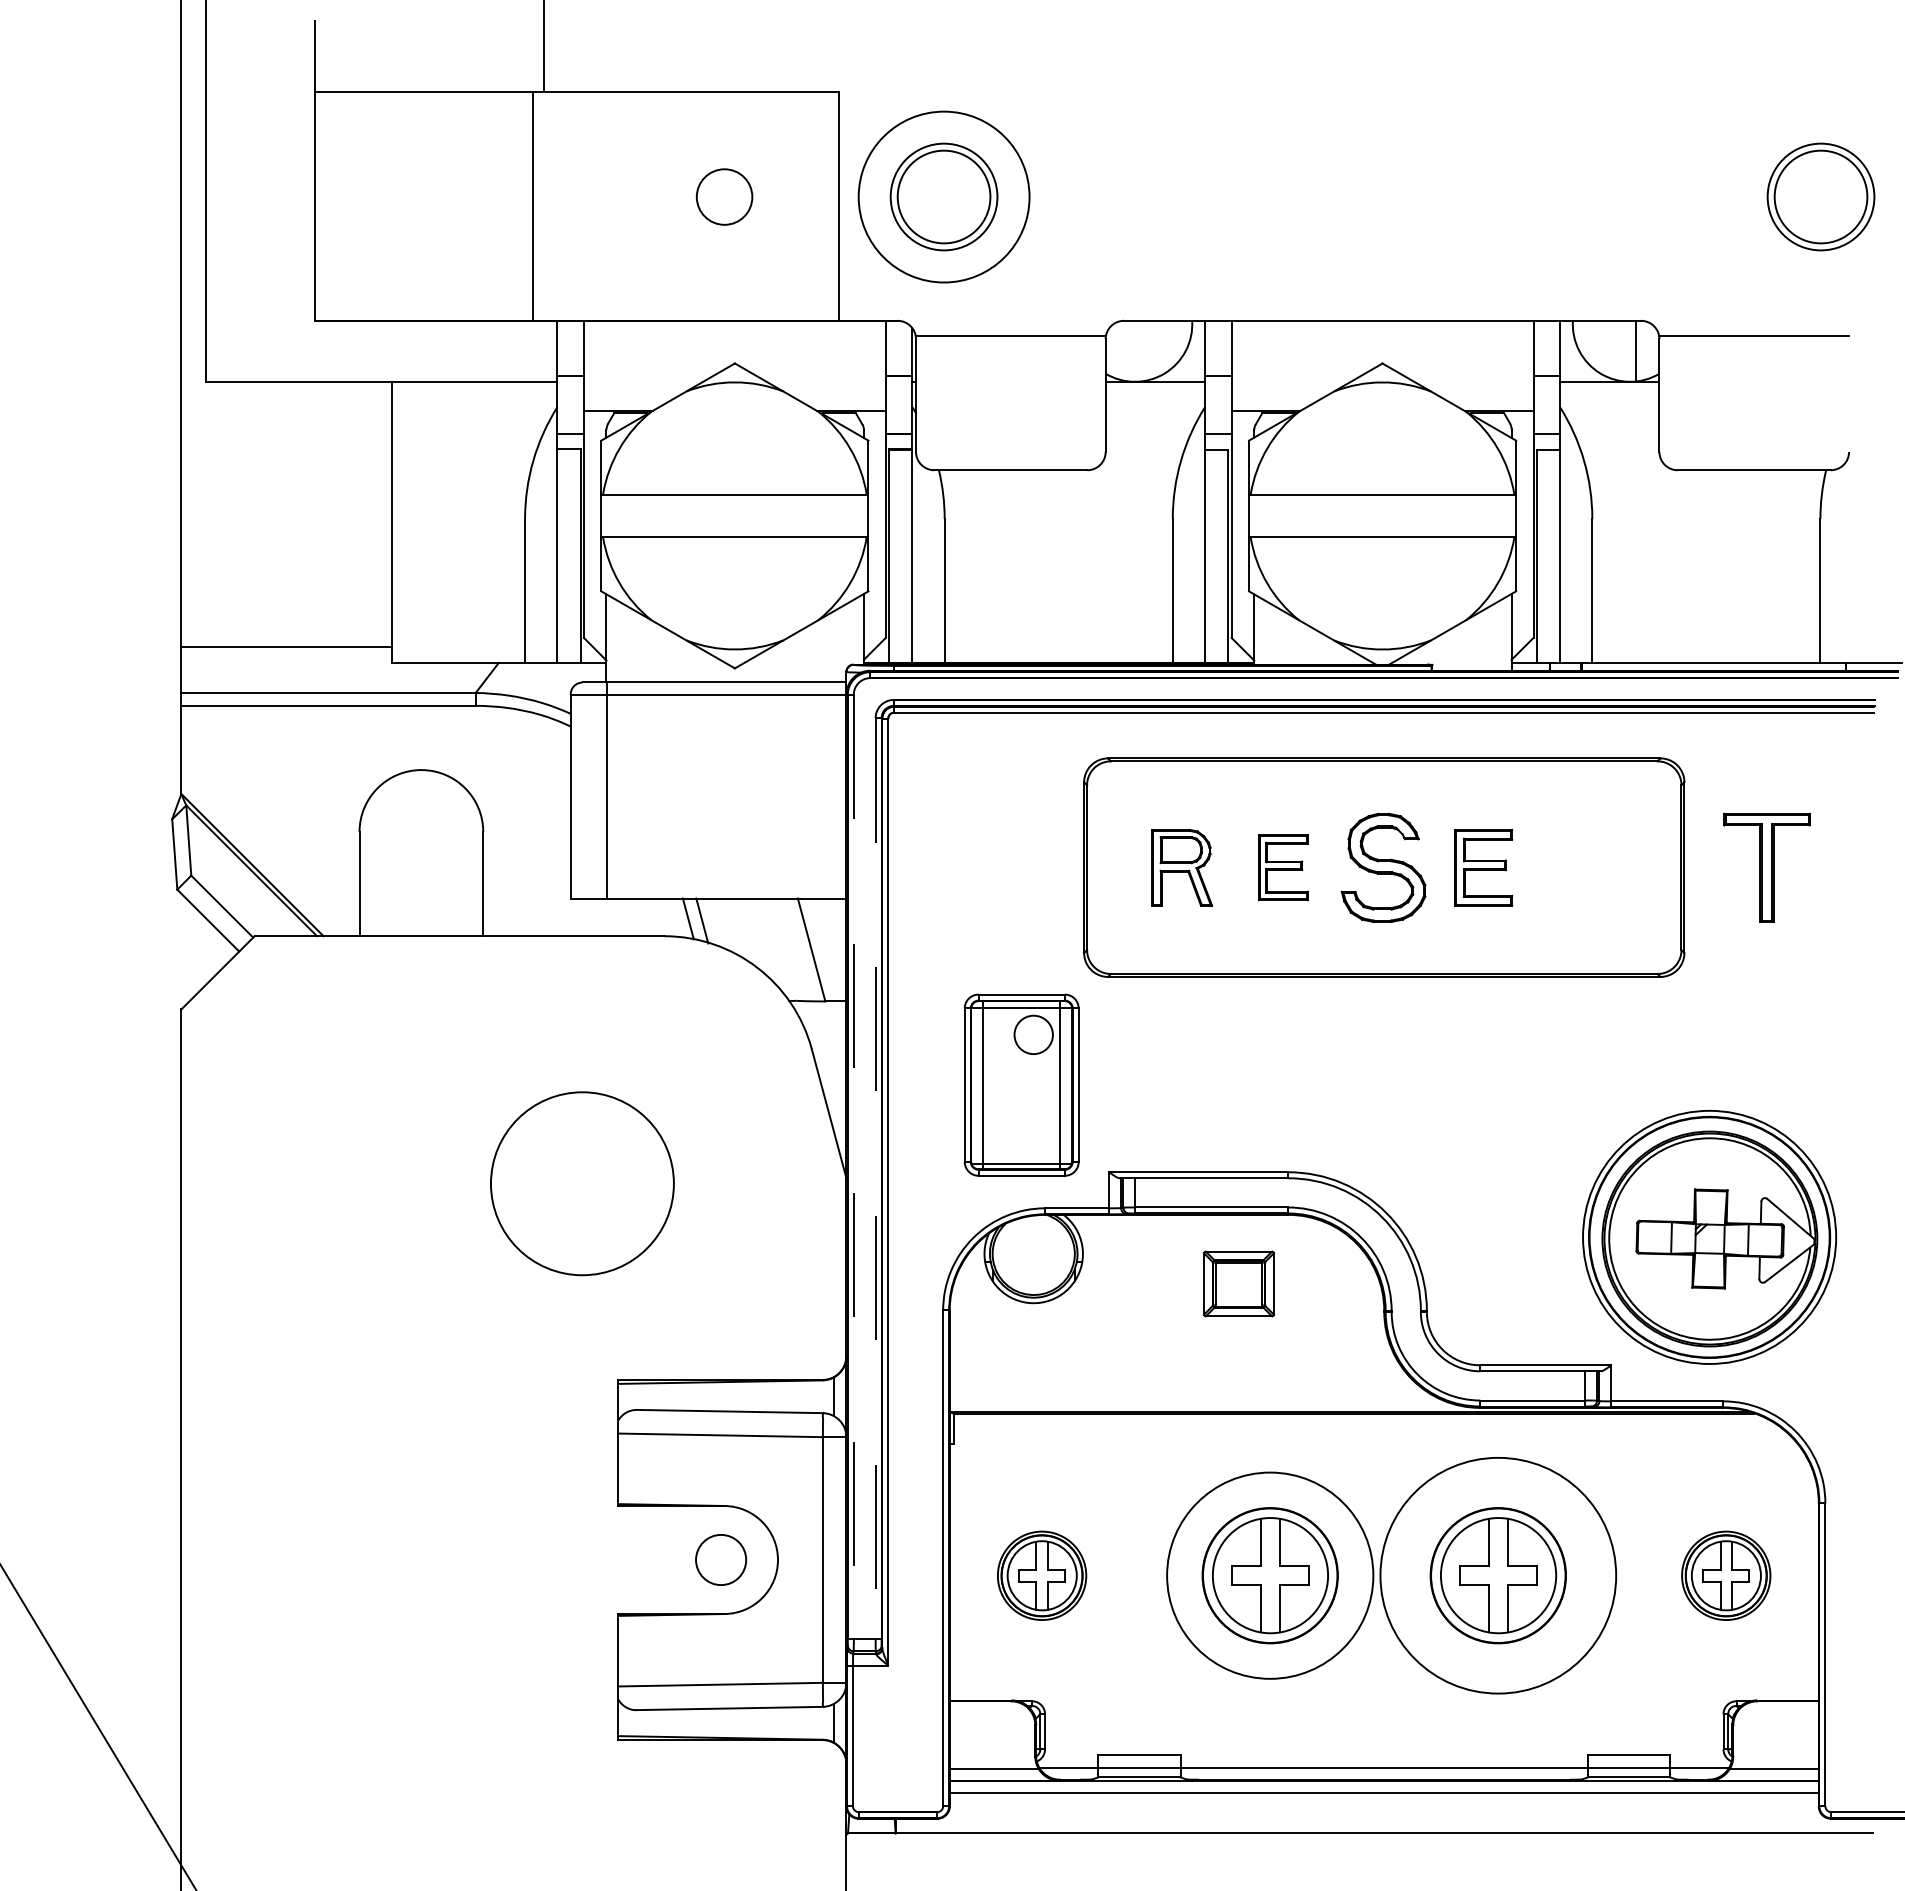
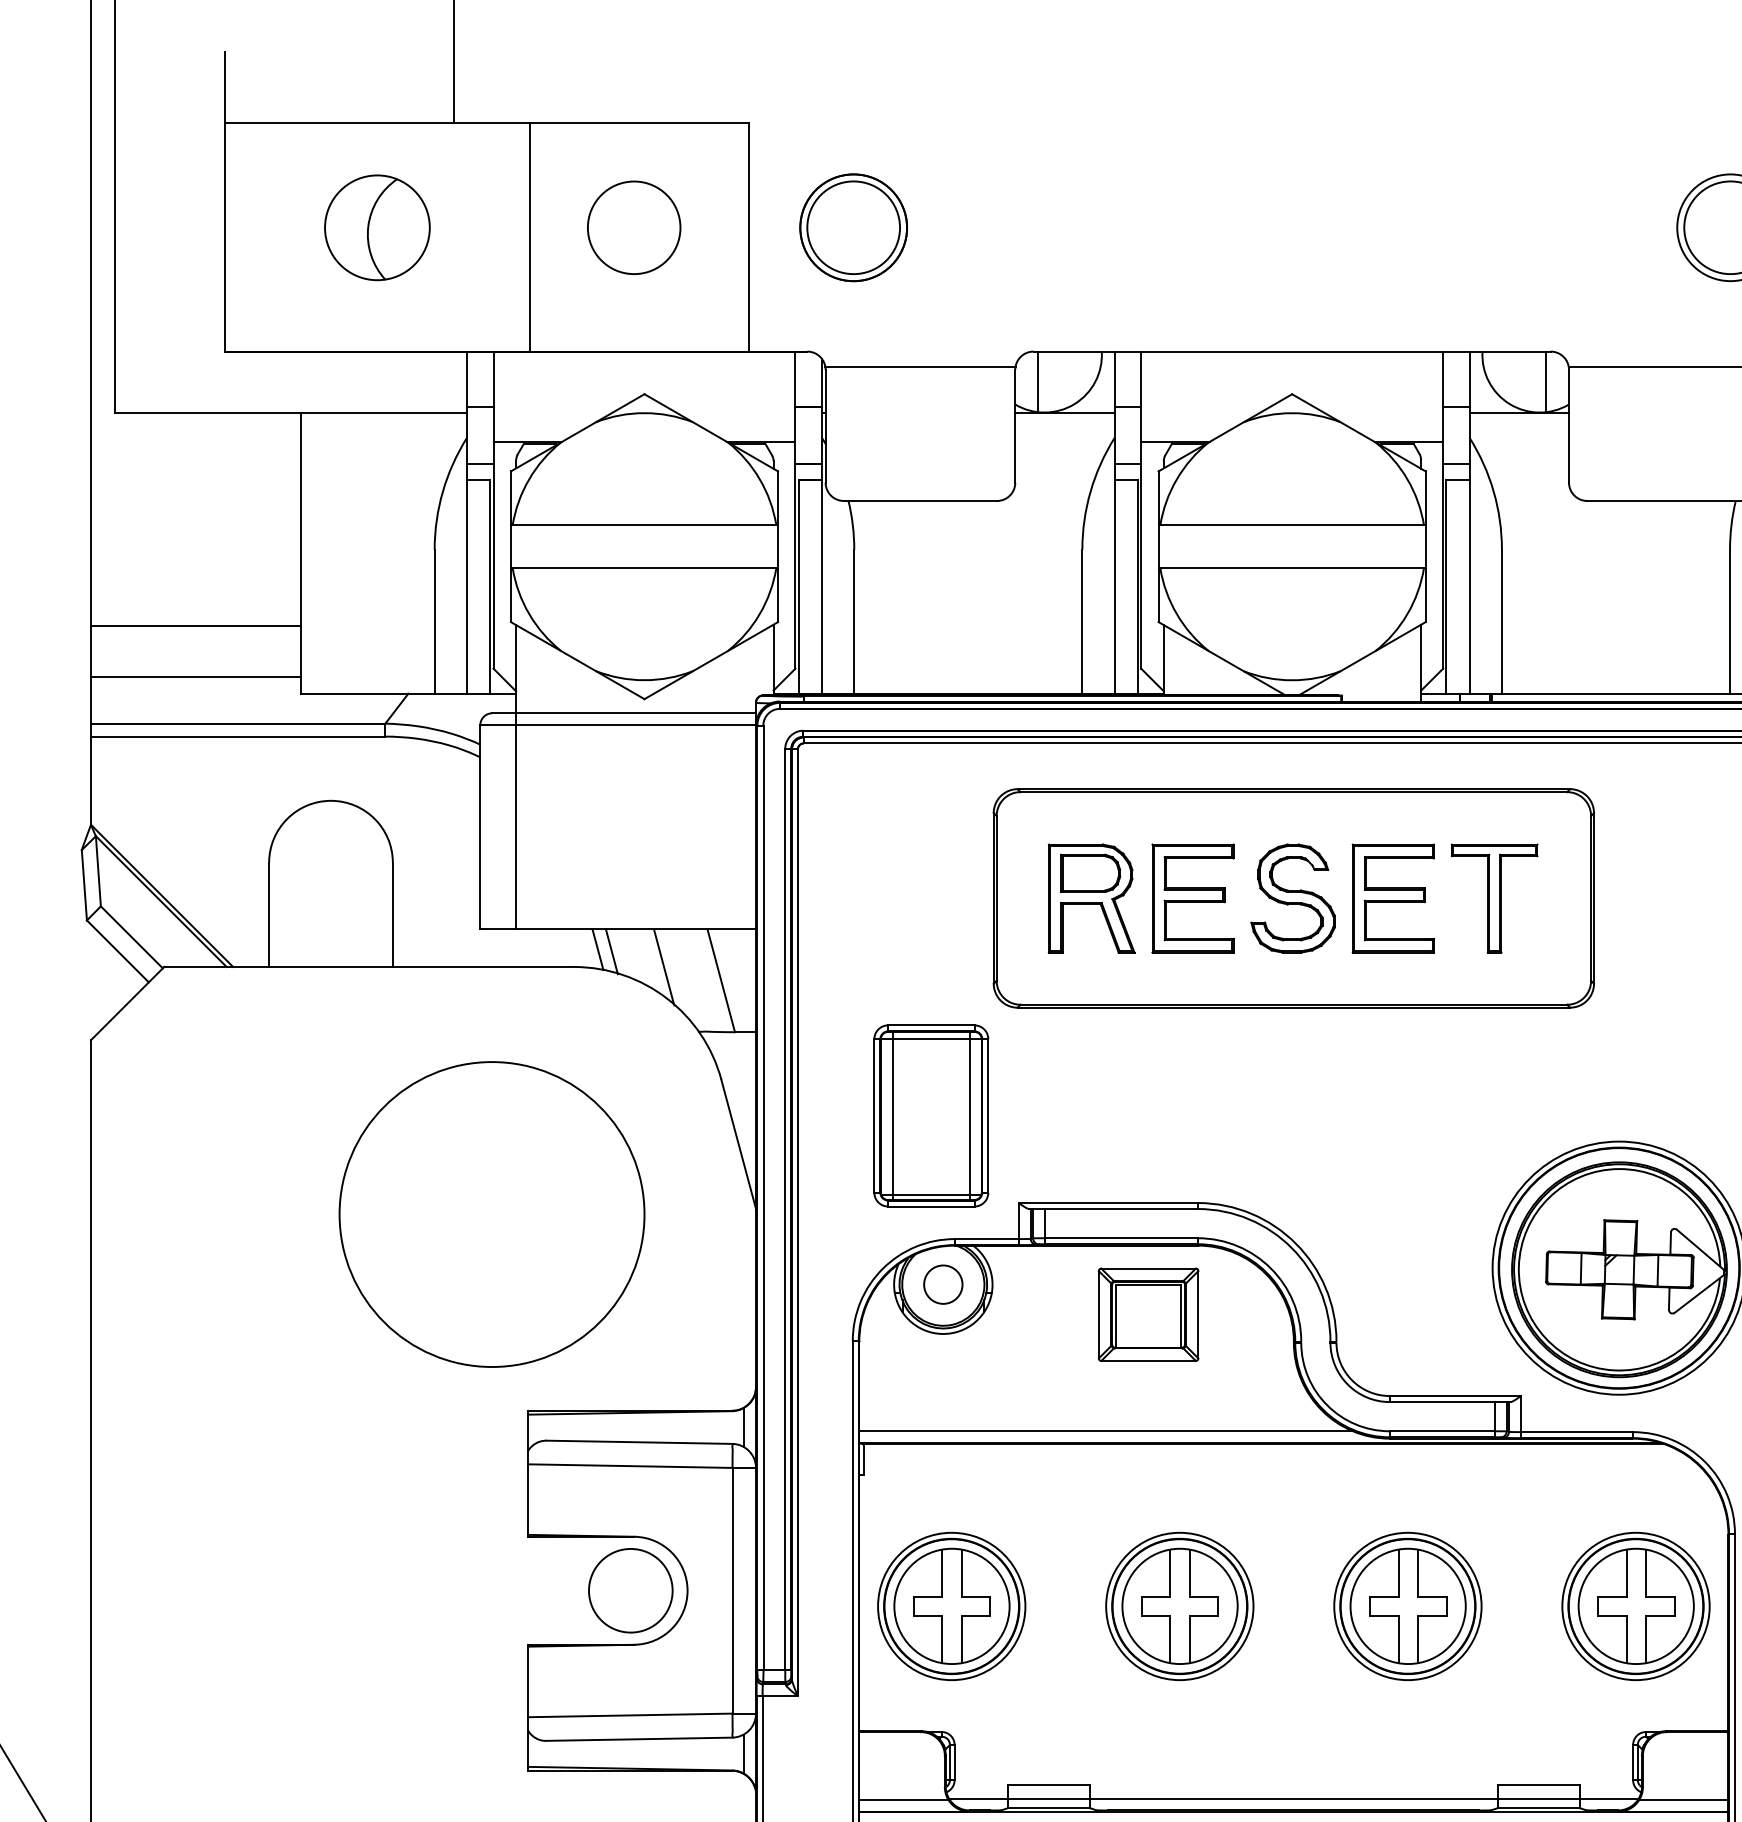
part: (467, 196) -> (377, 227), added
circle: (724, 196) -> (634, 227), size x1.67
circle: (943, 196) -> (853, 227), size x0.62
line: (533, 206) -> (530, 237), moved
line: (1128, 350) -> (1038, 381), added
line: (286, 594) -> (196, 625), added
part: (1181, 867) -> (1091, 898), size x1.43
part: (1282, 867) -> (1192, 898), size x1.67
part: (1483, 867) -> (1393, 898), size x1.43
part: (1766, 867) -> (1494, 898), moved
line: (754, 936) -> (664, 967), added
circle: (1033, 1034) -> (943, 1284), moved
line: (853, 1167) -> (763, 1198), dashed -> solid
line: (875, 1178) -> (785, 1209), dashed -> solid
circle: (581, 1183) -> (491, 1214), size x1.67
part: (1238, 1283) -> (1148, 1314), size x1.43
line: (1196, 1400) -> (1106, 1431), added
circle: (720, 1559) -> (630, 1590), size x1.67
part: (1041, 1575) -> (951, 1606), size x1.67
circle: (1269, 1575) -> (1179, 1606), size x0.71
circle: (1497, 1575) -> (1407, 1606), size x0.62
part: (1725, 1575) -> (1635, 1606), size x1.67

